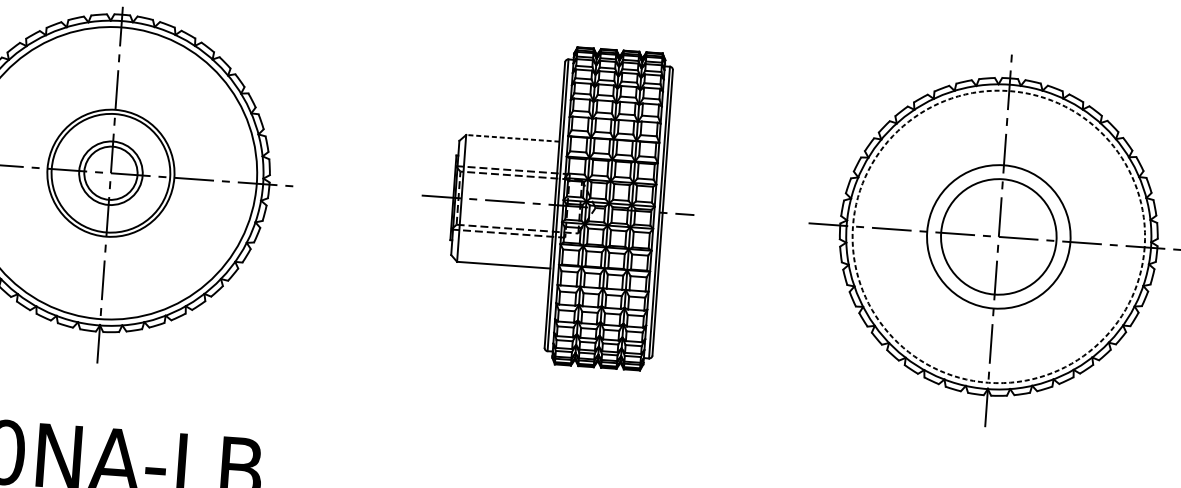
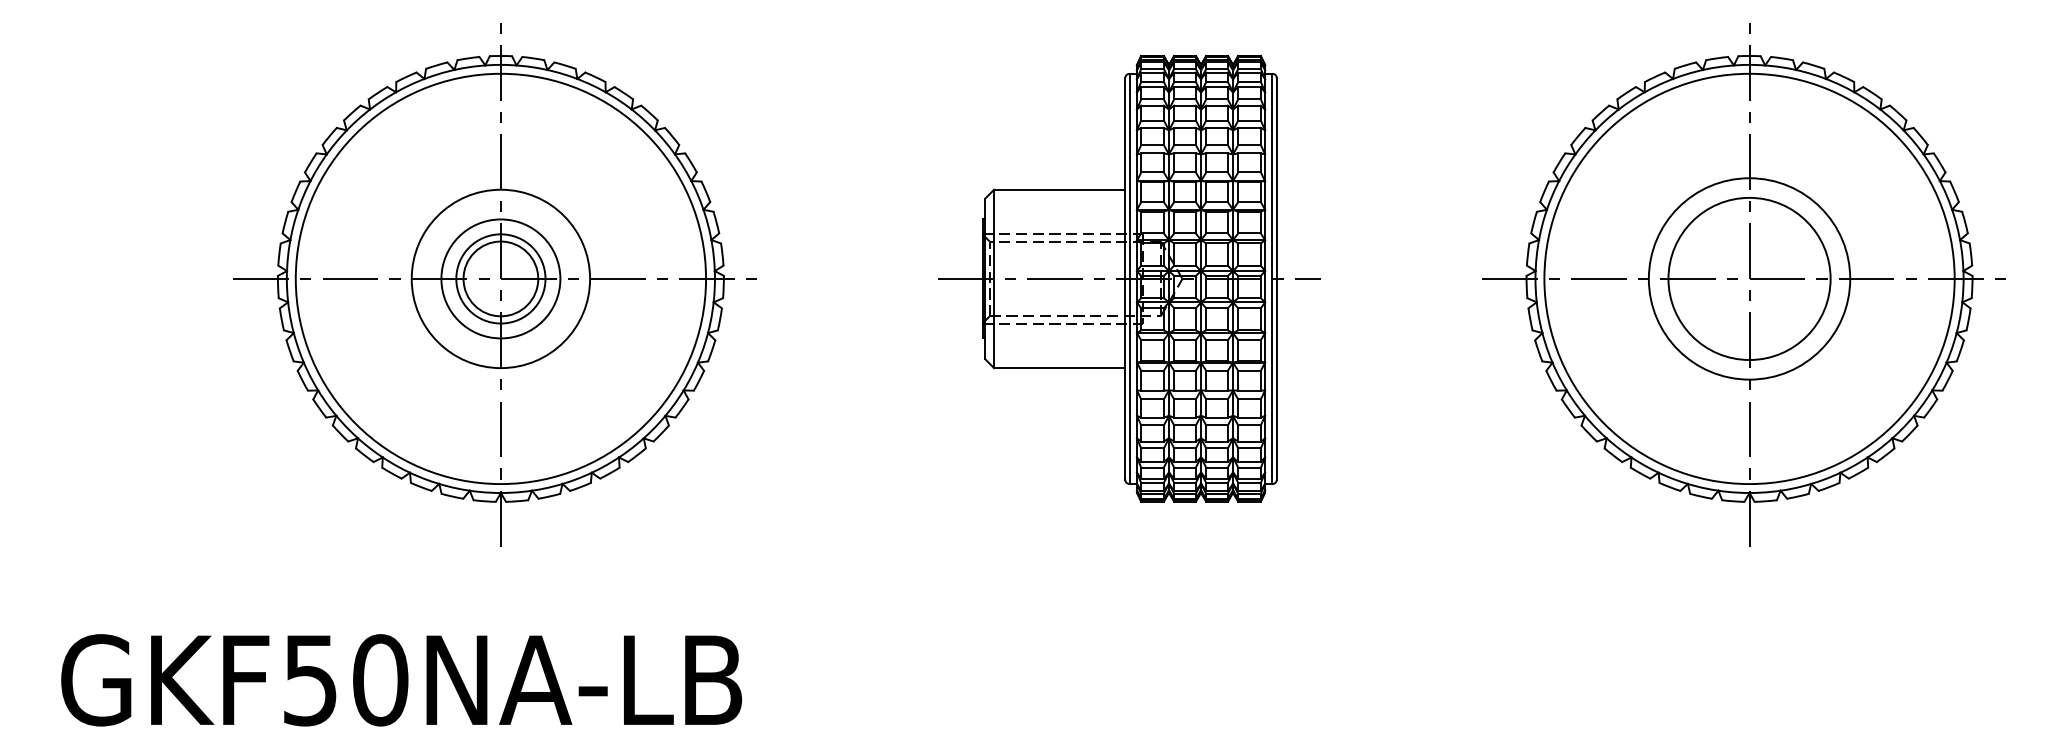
line: (512, 138) -> (1059, 189), dashed -> solid
circle: (110, 172) -> (500, 278), size x0.71
circle: (998, 236) -> (1749, 278), dashed -> solid

